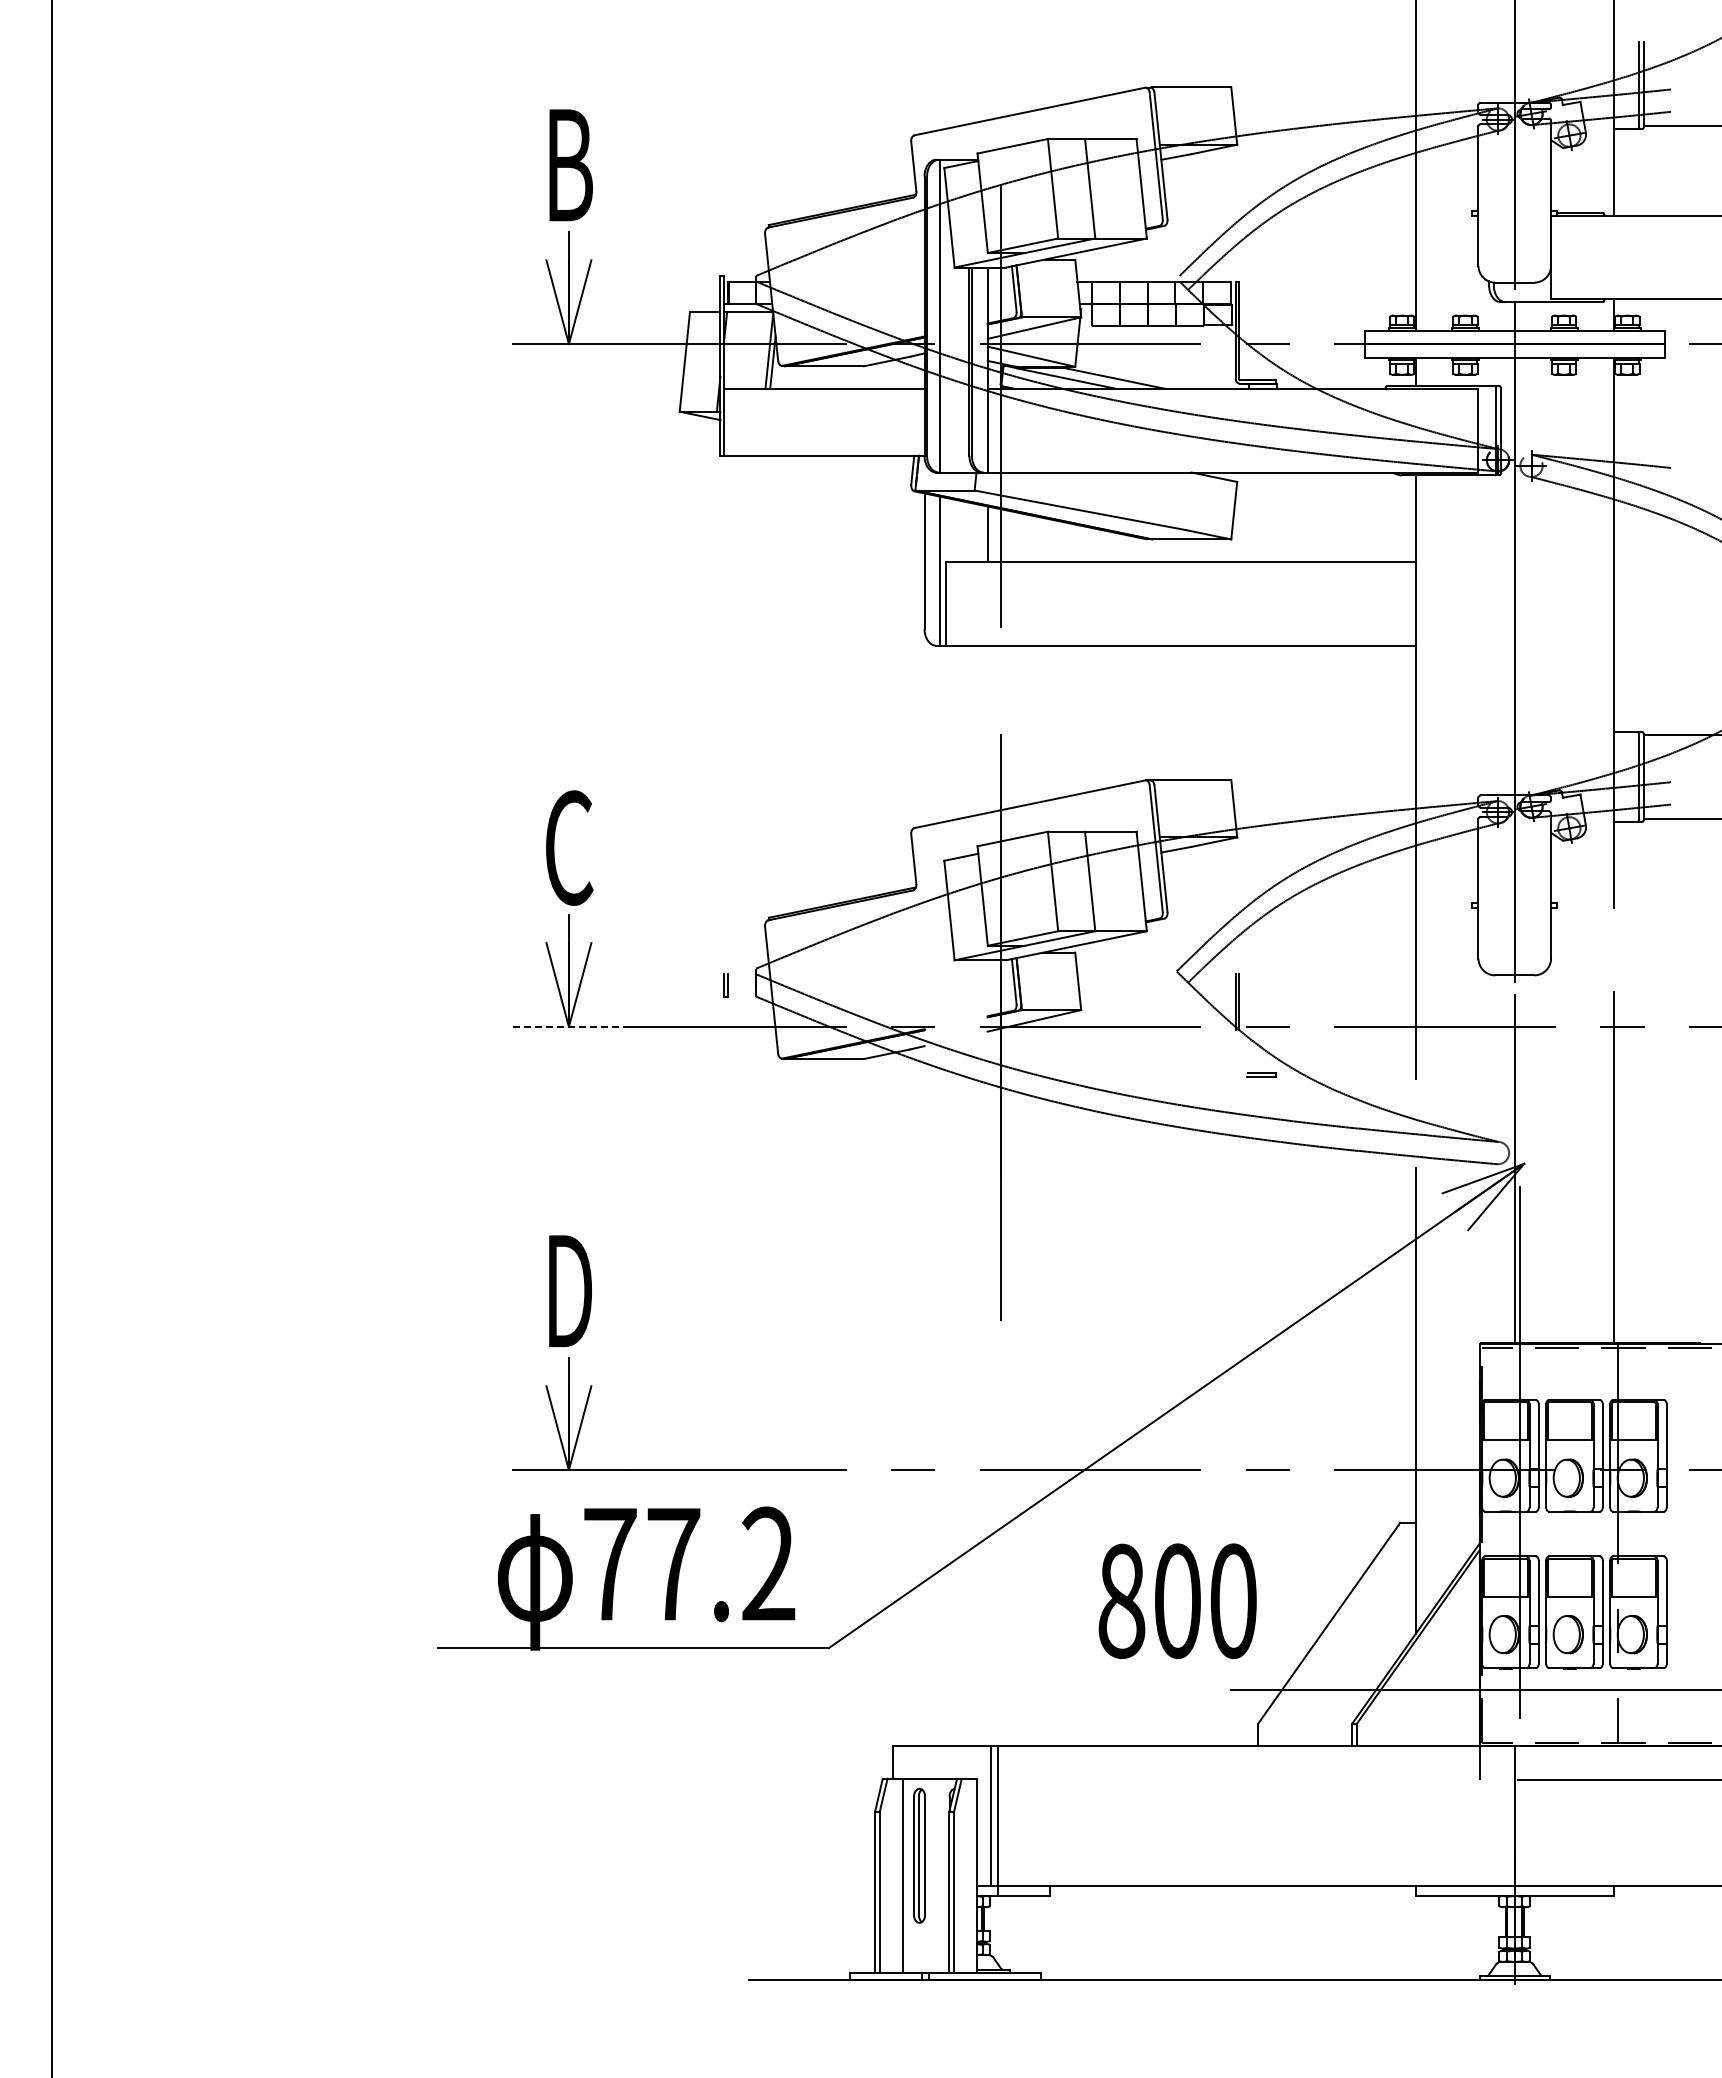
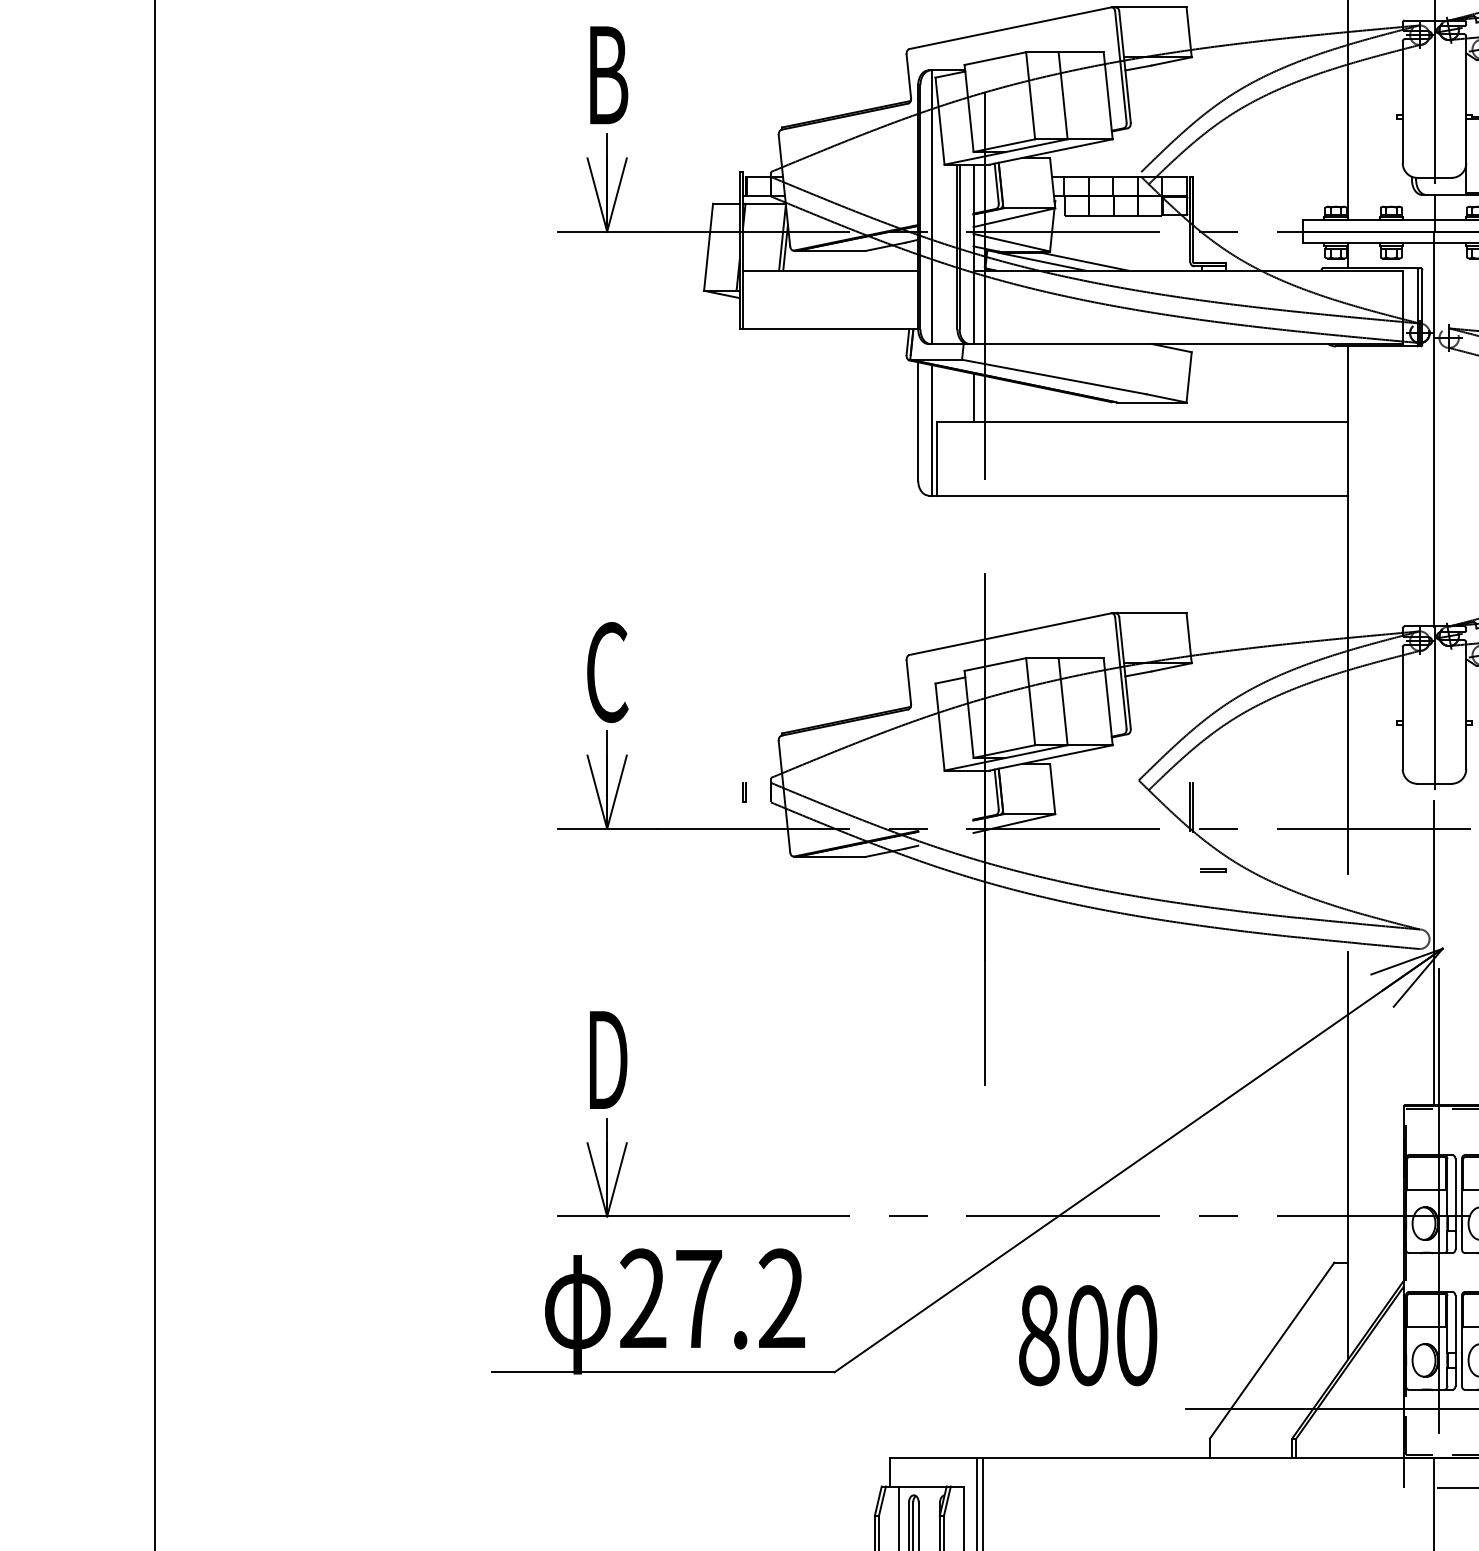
line: (568, 1026) -> (606, 828), dashed -> solid
text: (609, 1563) -> (642, 1298), 77.2 -> 27.2
text: (1177, 1600) -> (1087, 1335), moved

